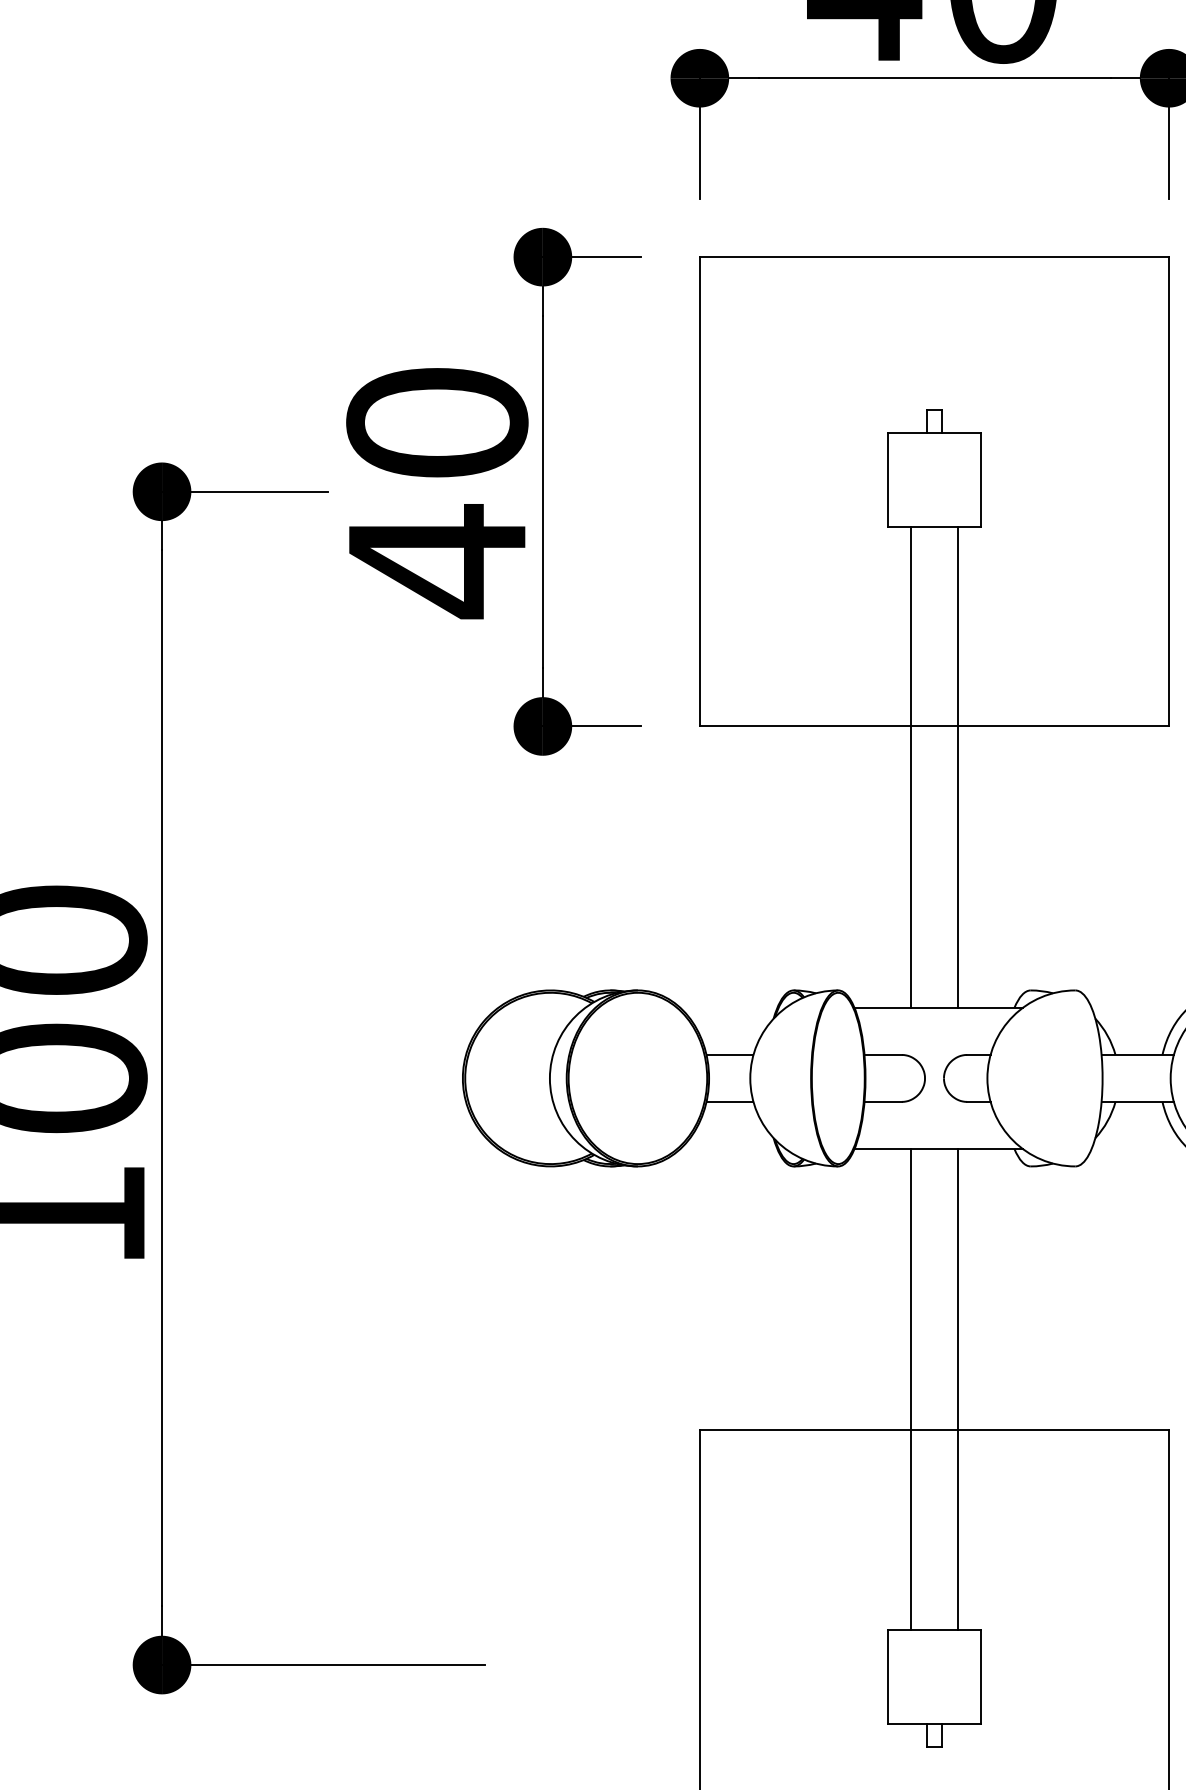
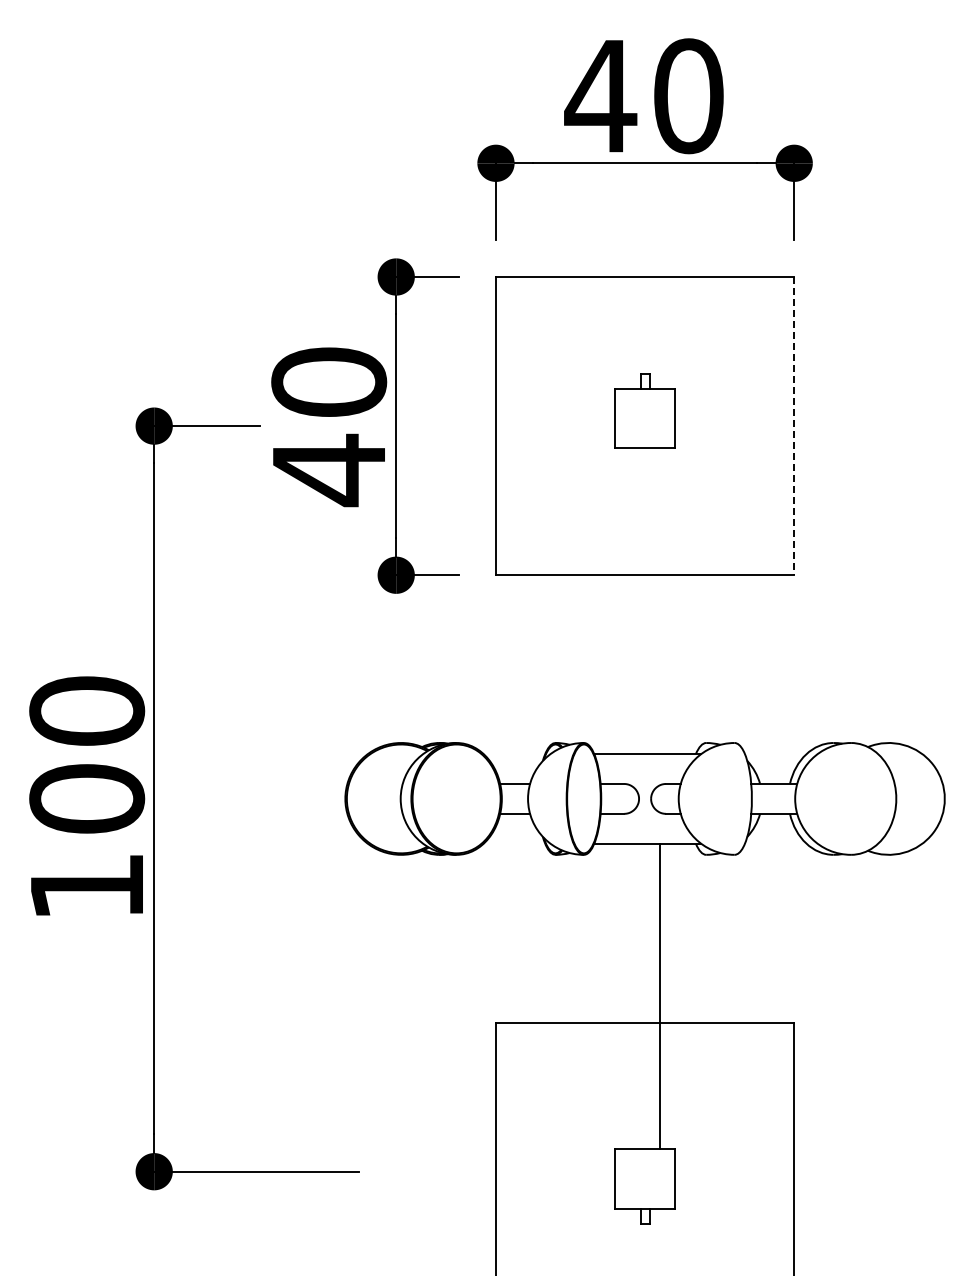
line: (1169, 492) -> (794, 426), solid -> dashed
line: (911, 767) -> (630, 601), removed
line: (958, 767) -> (660, 601), removed
line: (911, 1389) -> (630, 996), removed

